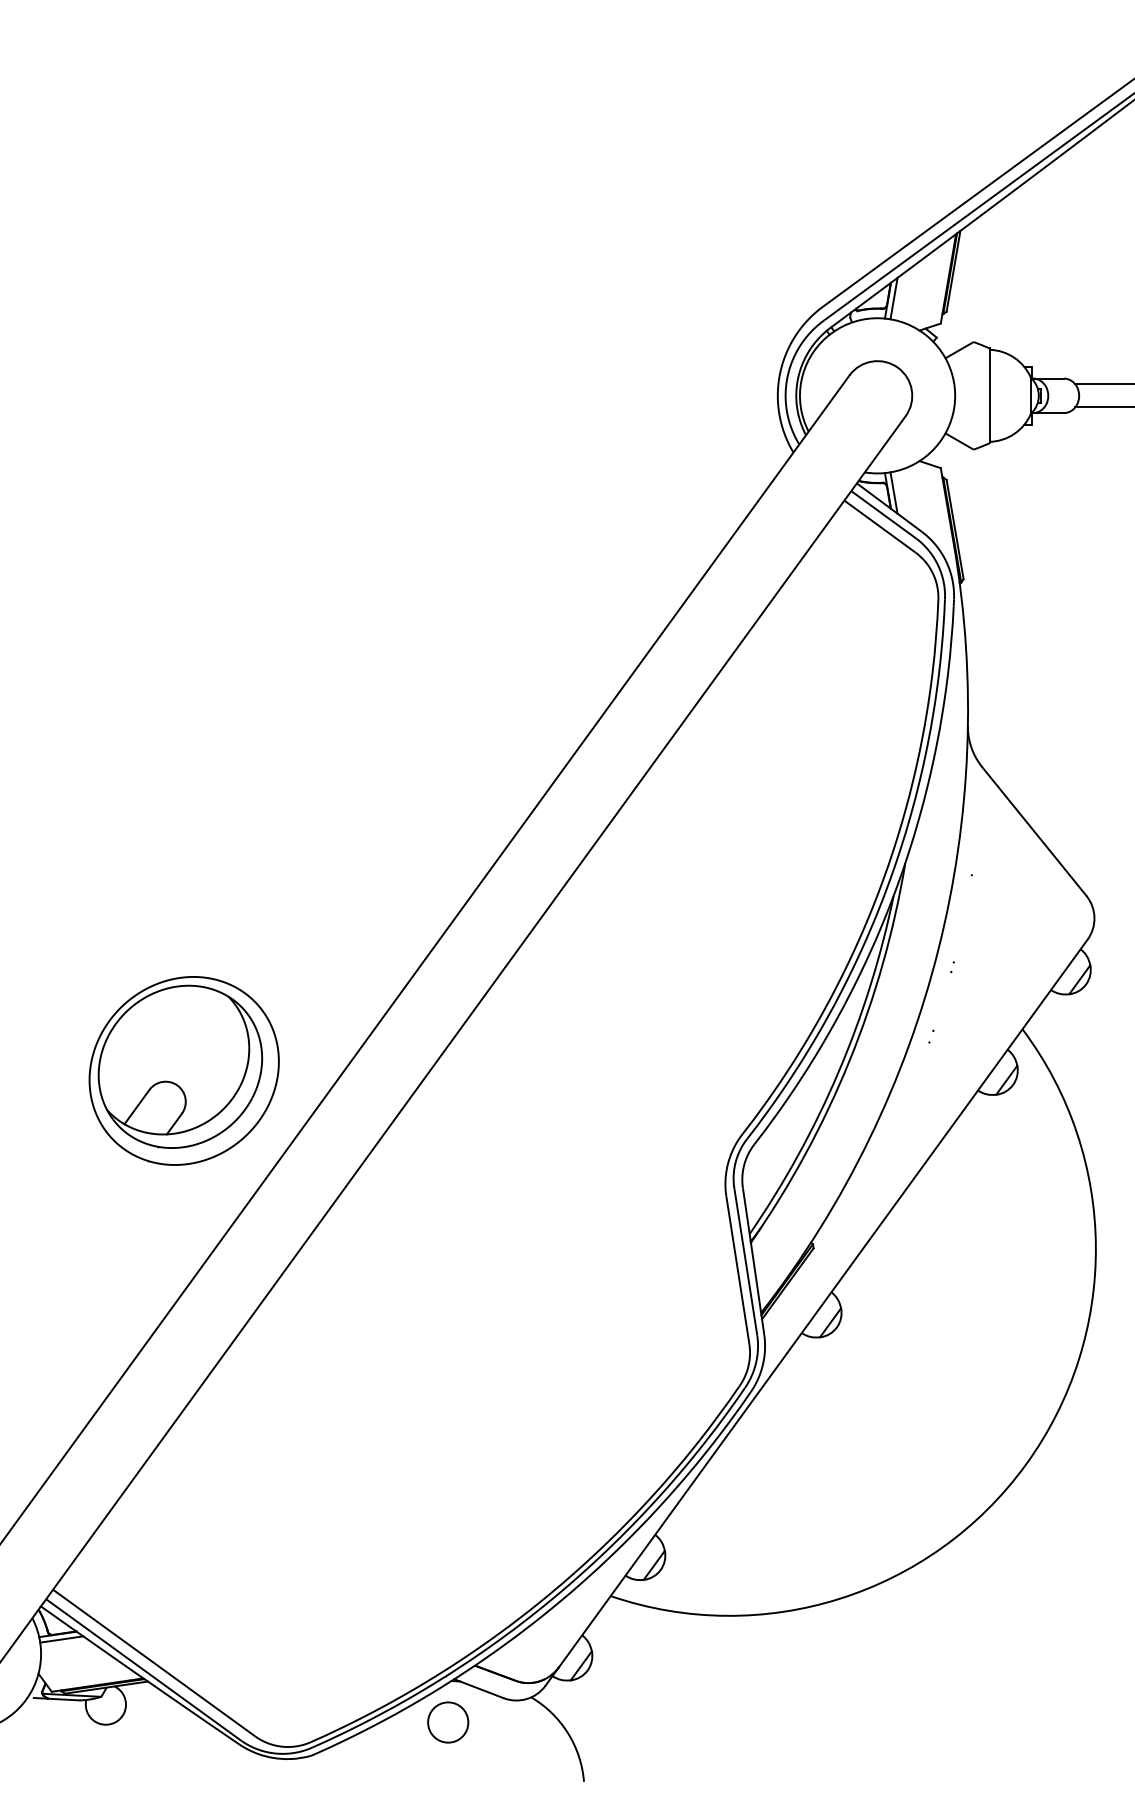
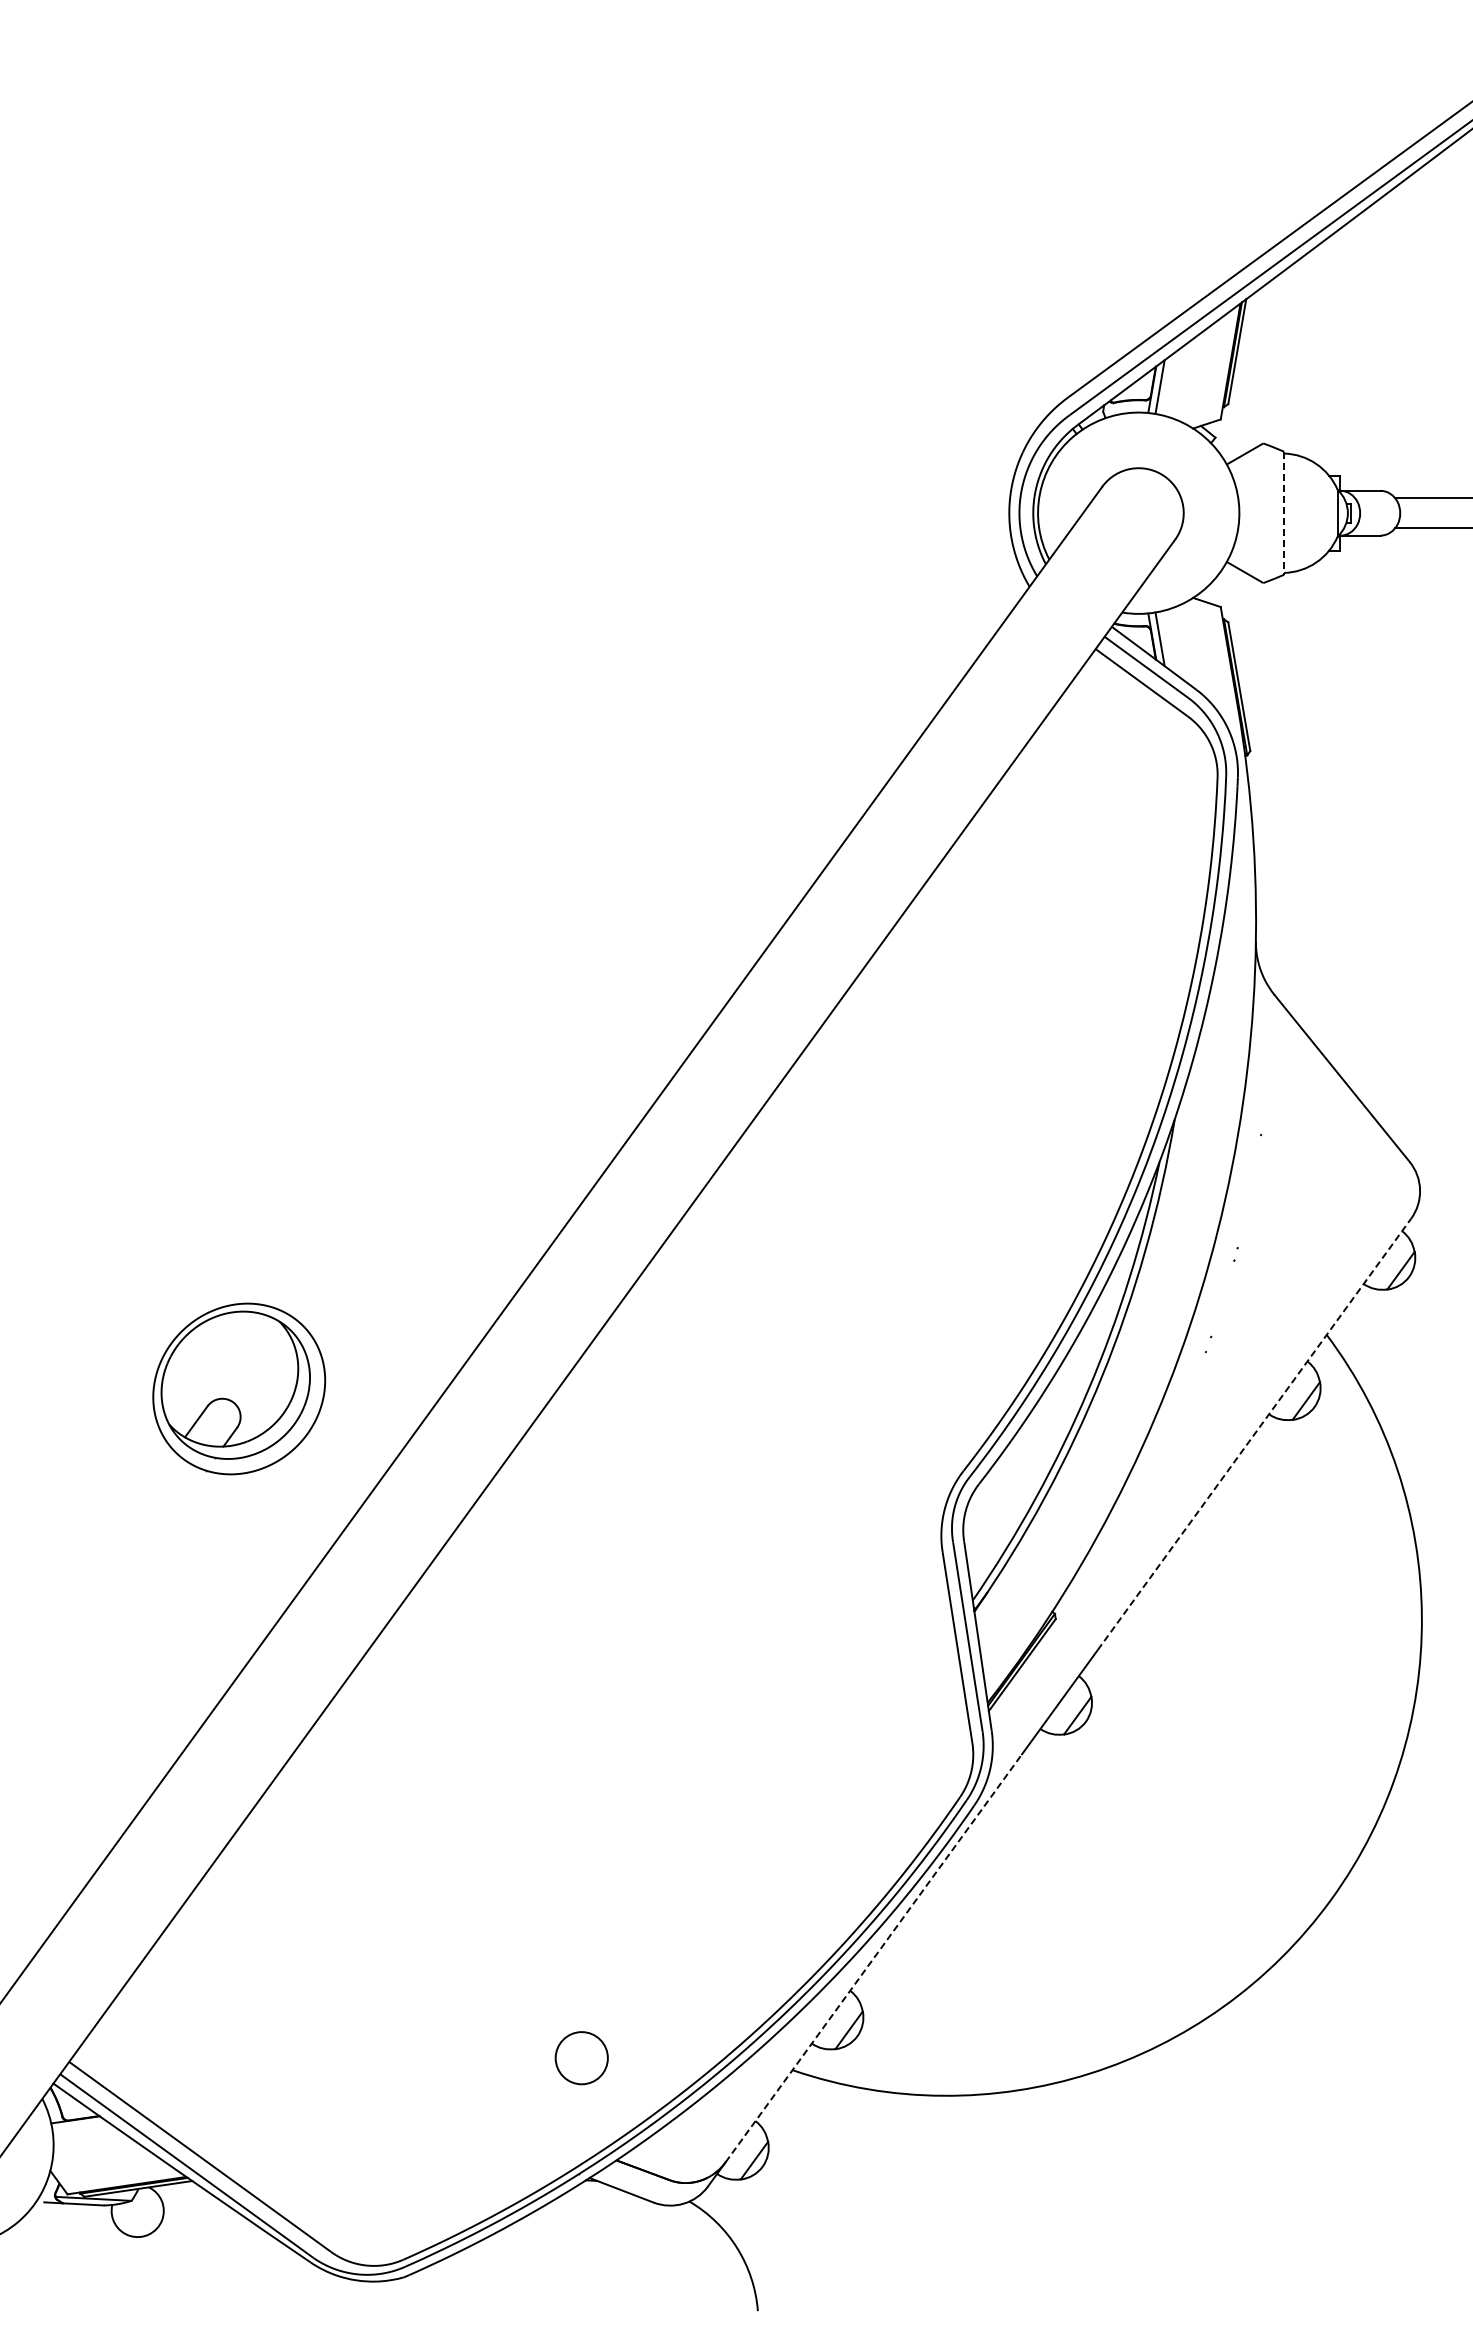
line: (989, 396) -> (1284, 513), solid -> dashed
part: (183, 1070) -> (238, 1388), size x0.7
line: (966, 1106) -> (1254, 1434), solid -> dashed
line: (673, 1510) -> (873, 1958), solid -> dashed
line: (61, 1639) -> (80, 2126), removed
circle: (448, 1722) -> (581, 2058), moved

